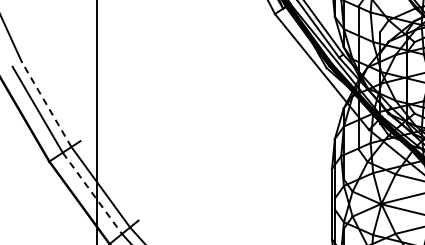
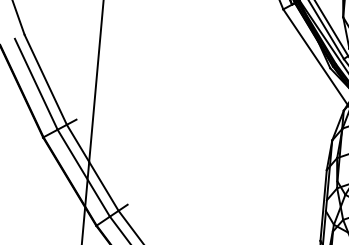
line: (46, 104) -> (45, 79), dashed -> solid
line: (92, 193) -> (83, 173), dashed -> solid

